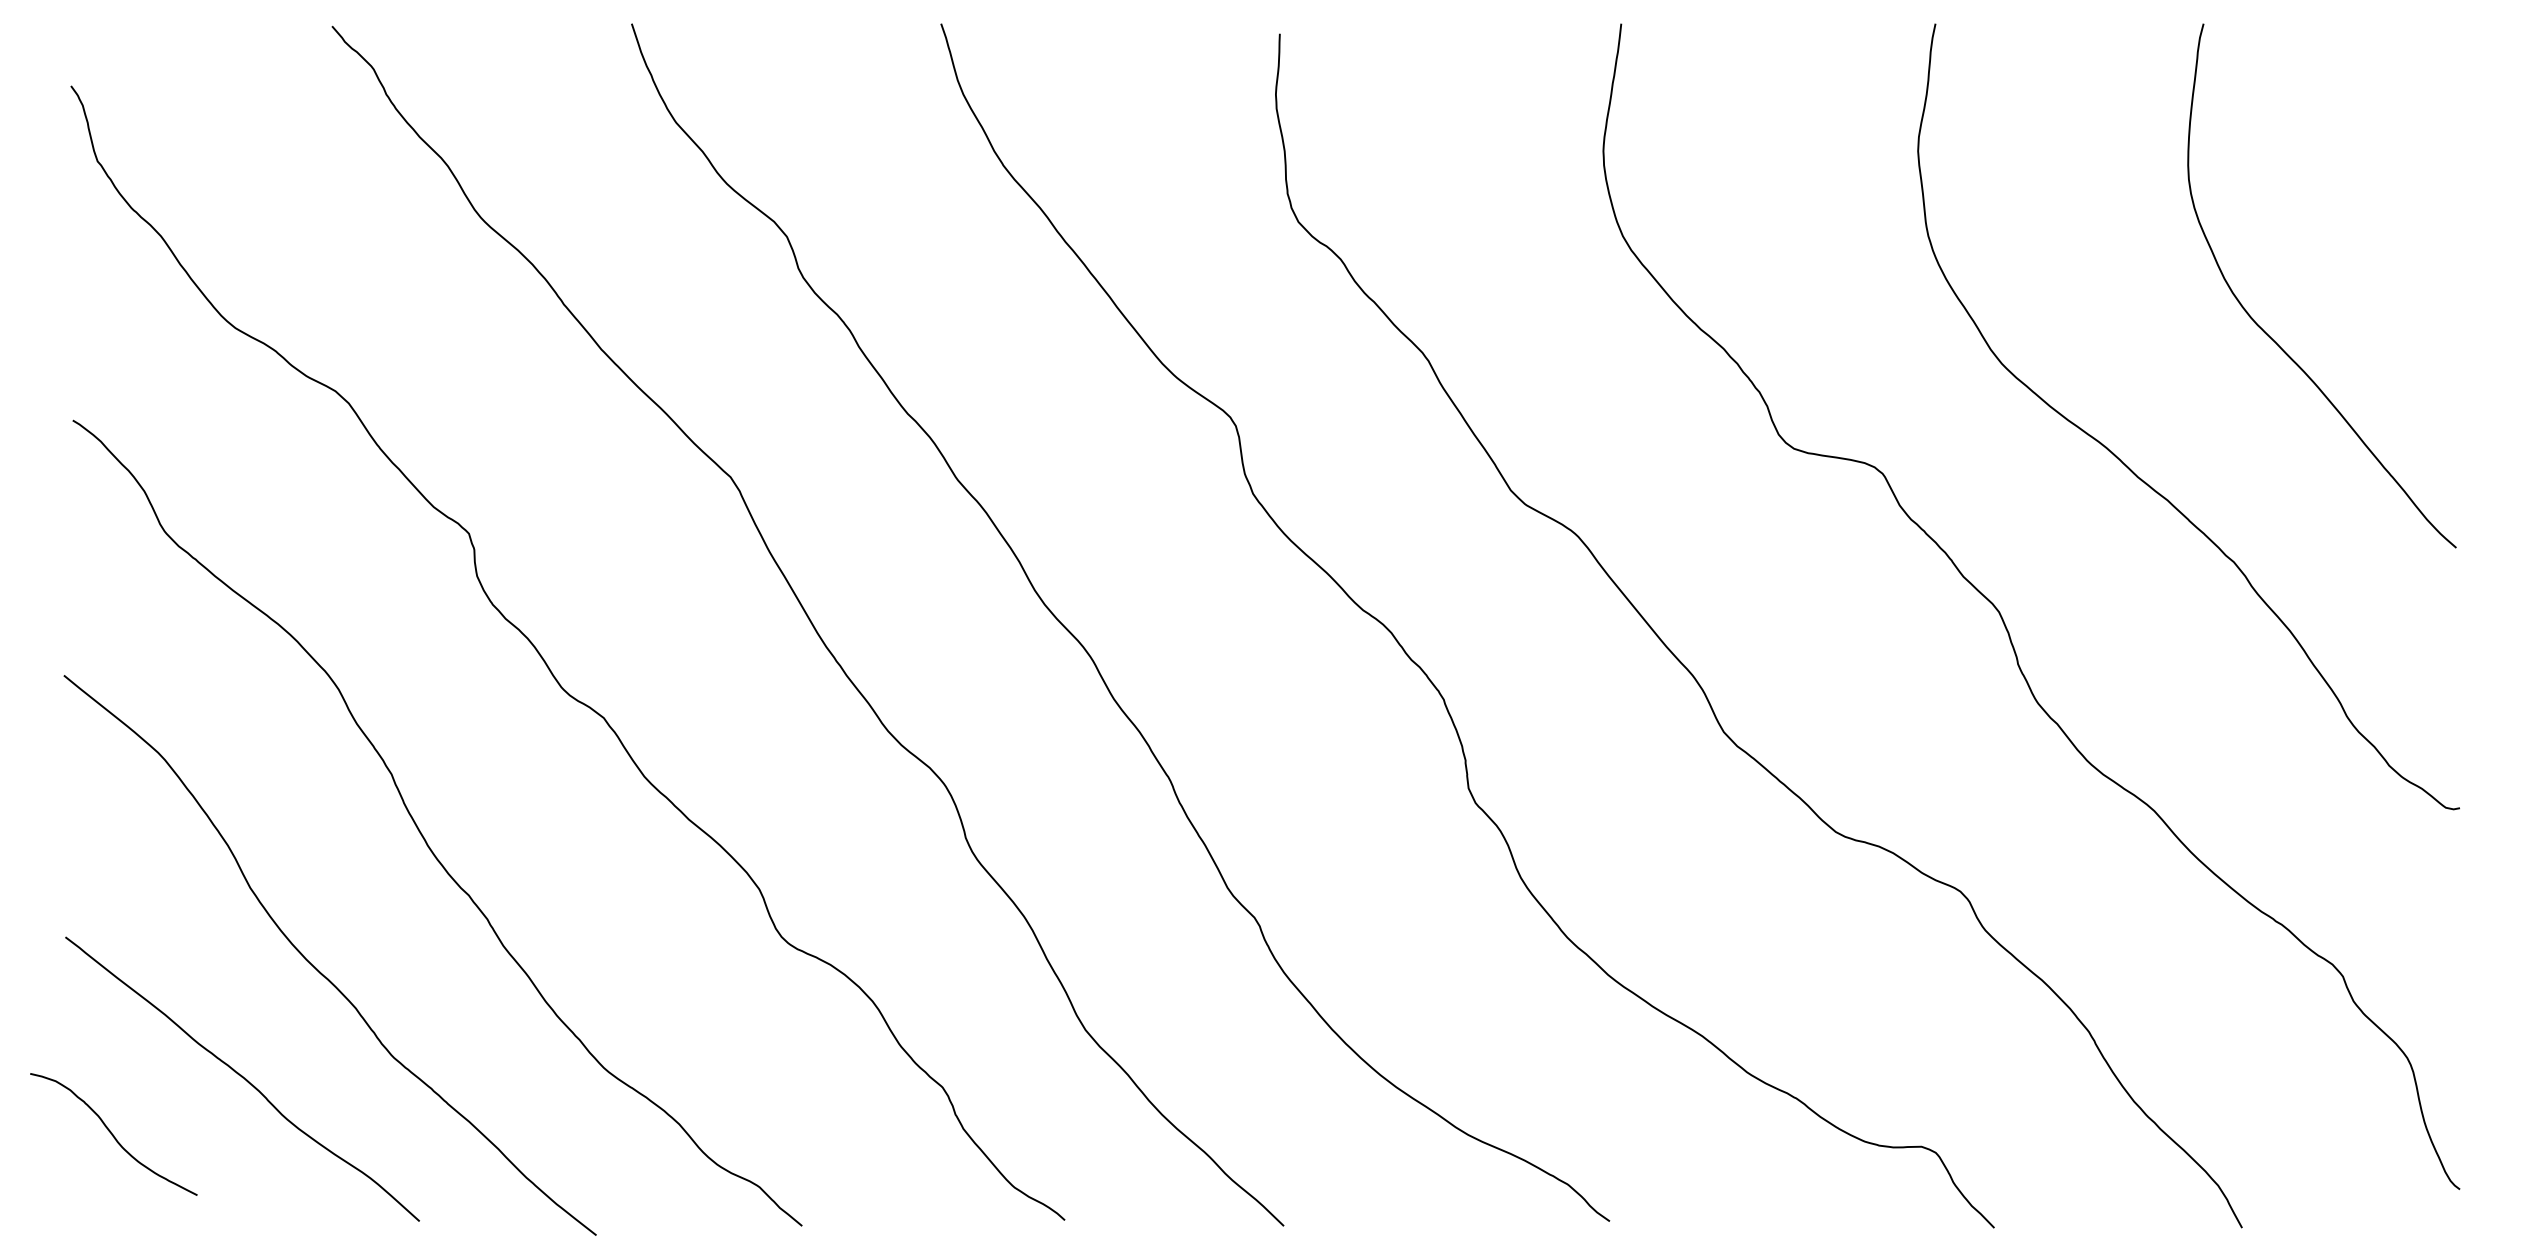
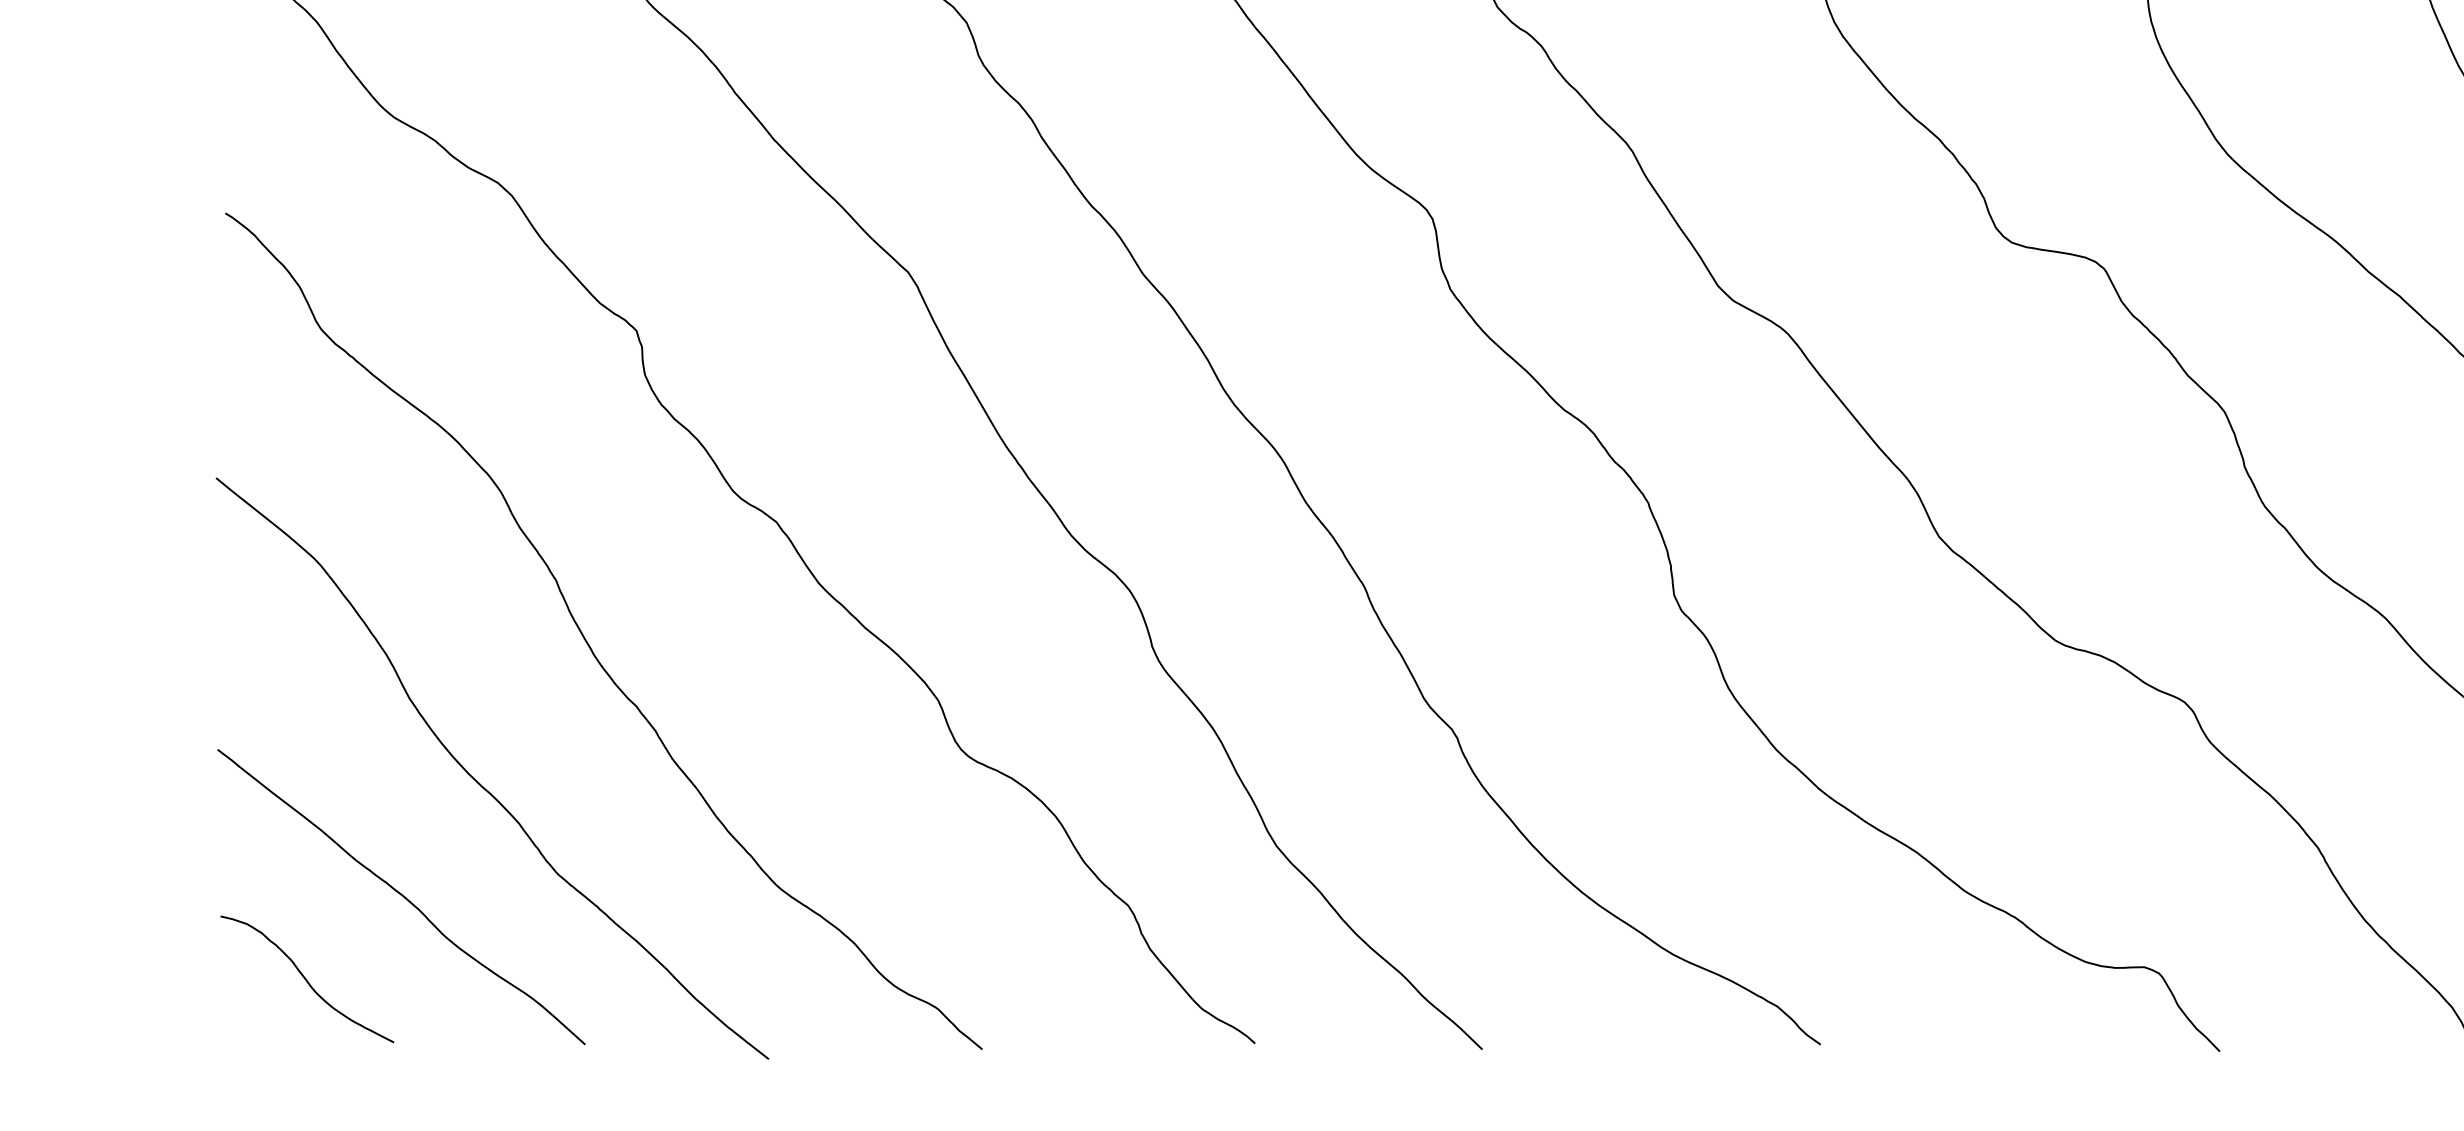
curve: (113, 1134) -> (306, 979), moved

